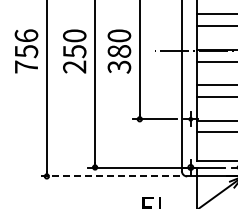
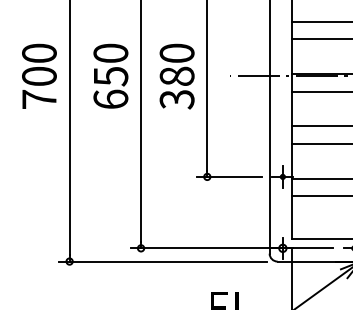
text: (26, 43) -> (39, 64), 756 -> 700
text: (74, 66) -> (110, 98), 250 -> 650
line: (109, 176) -> (162, 261), dashed -> solid

